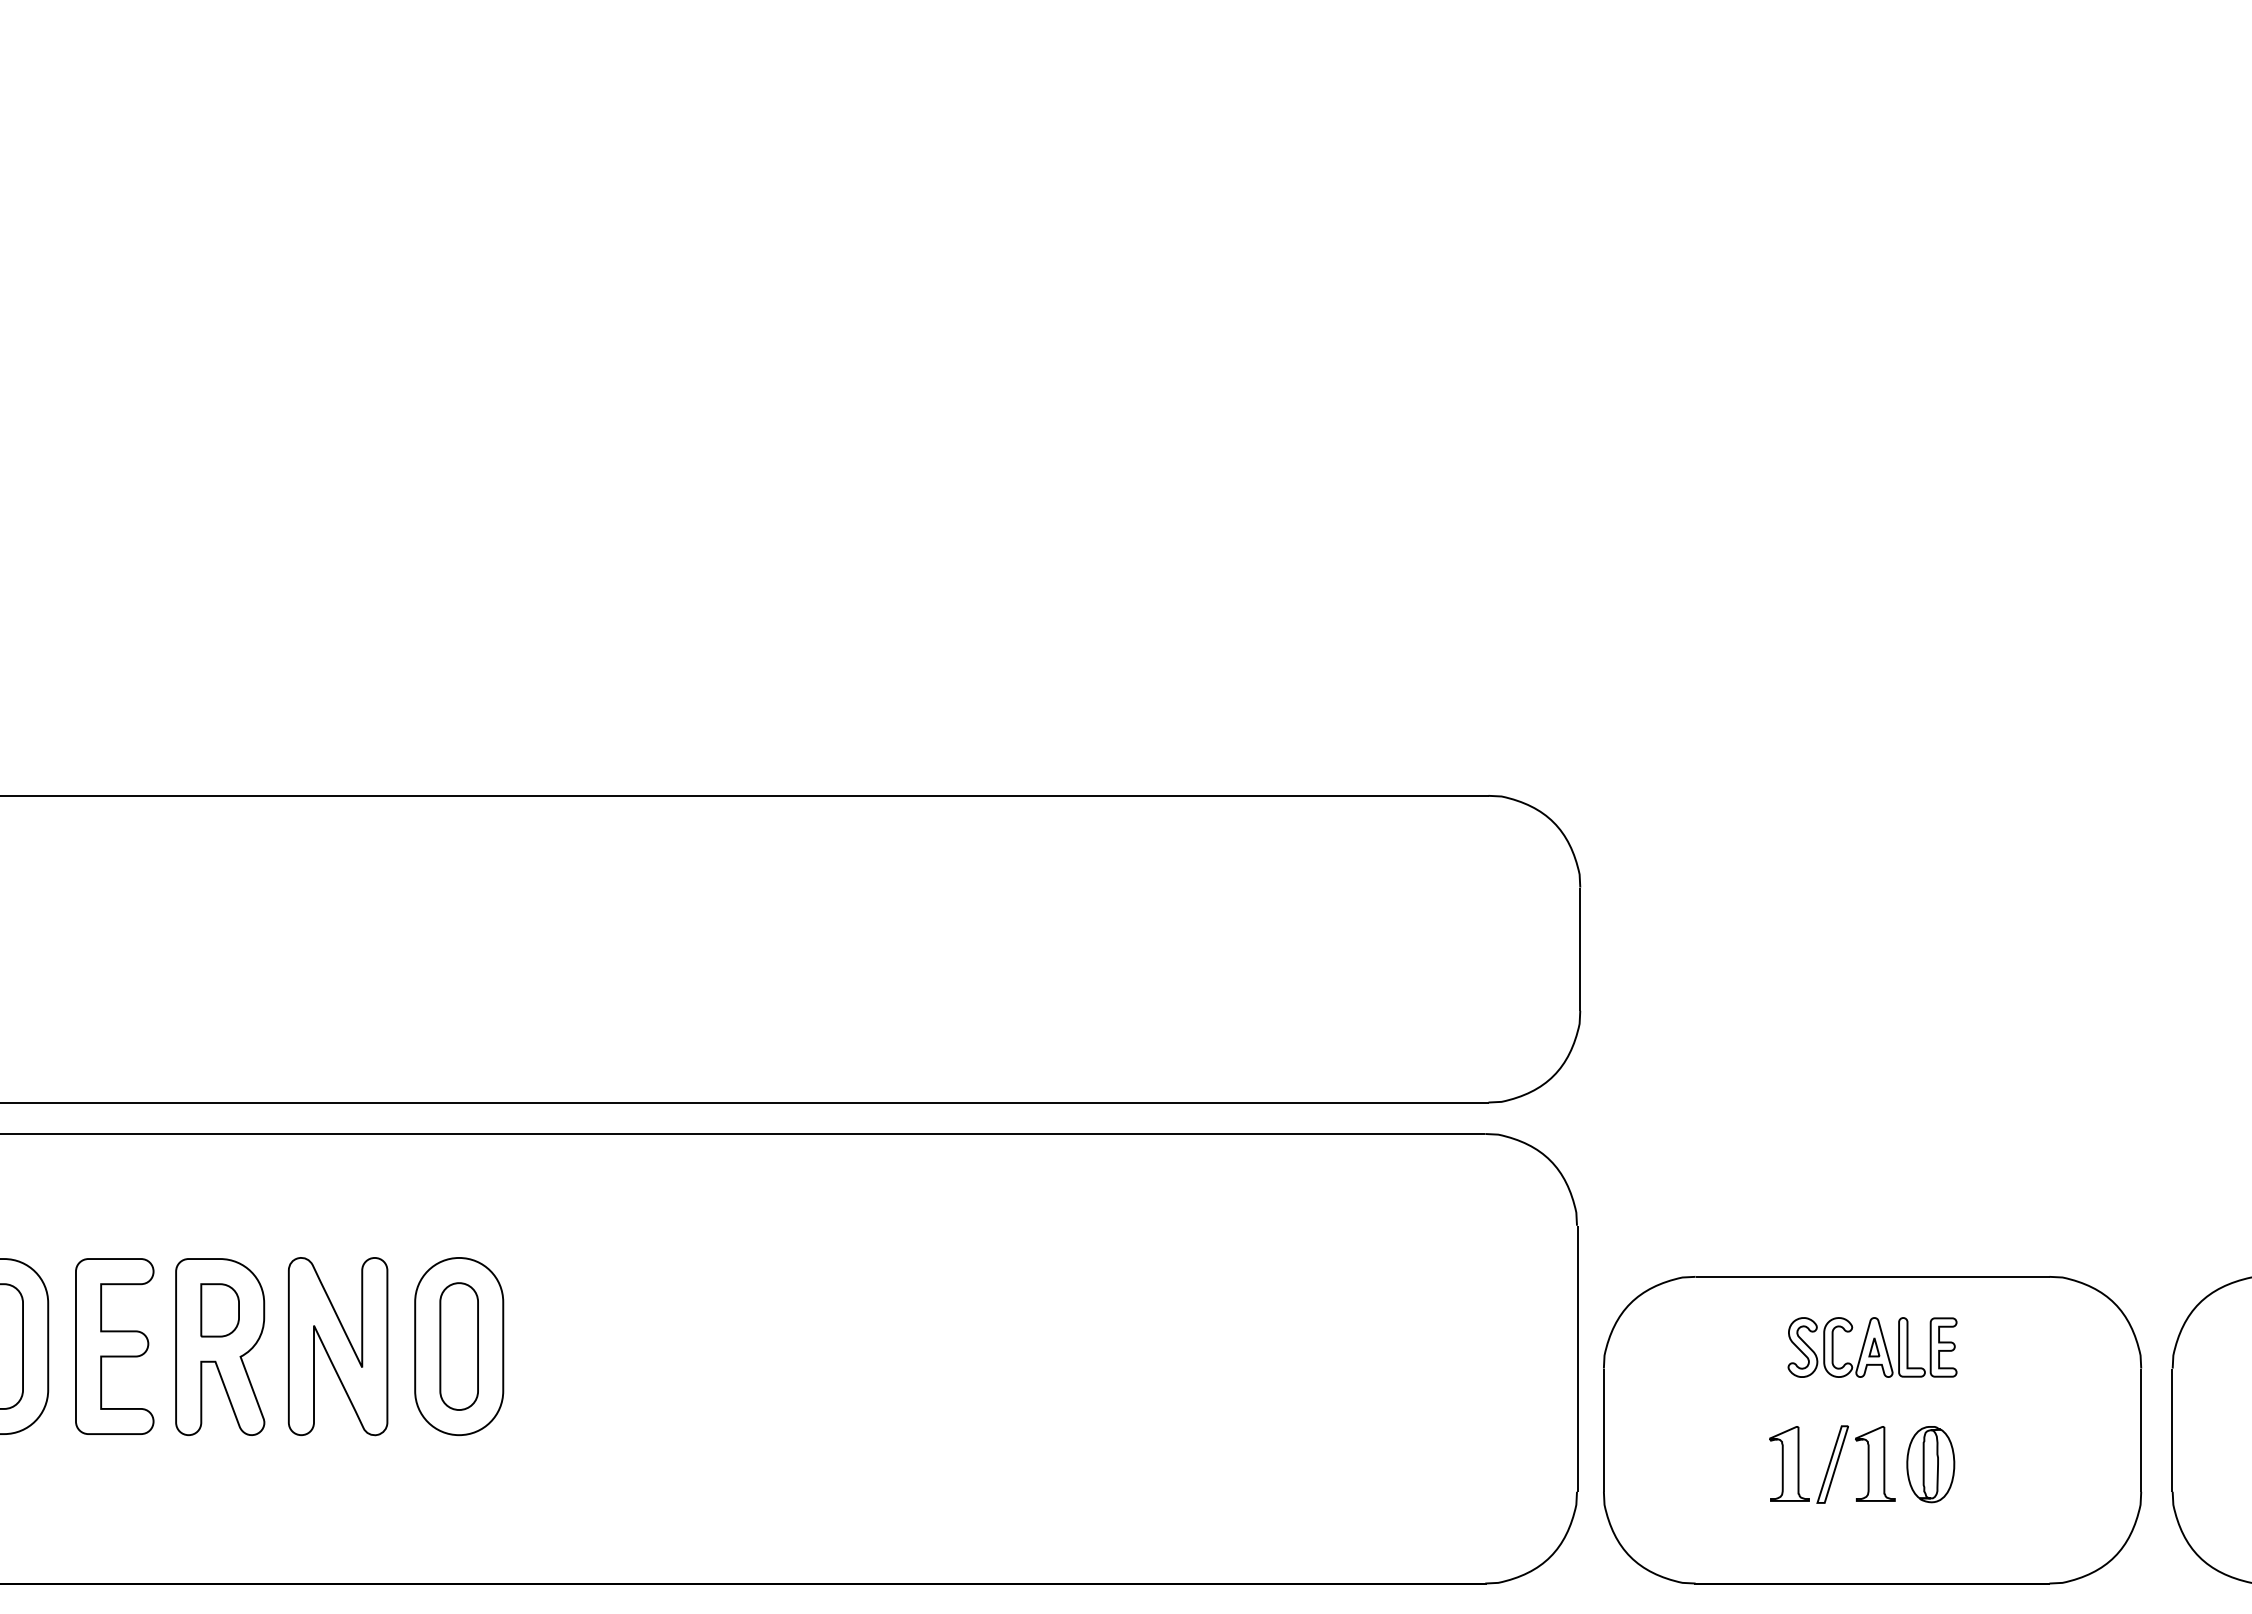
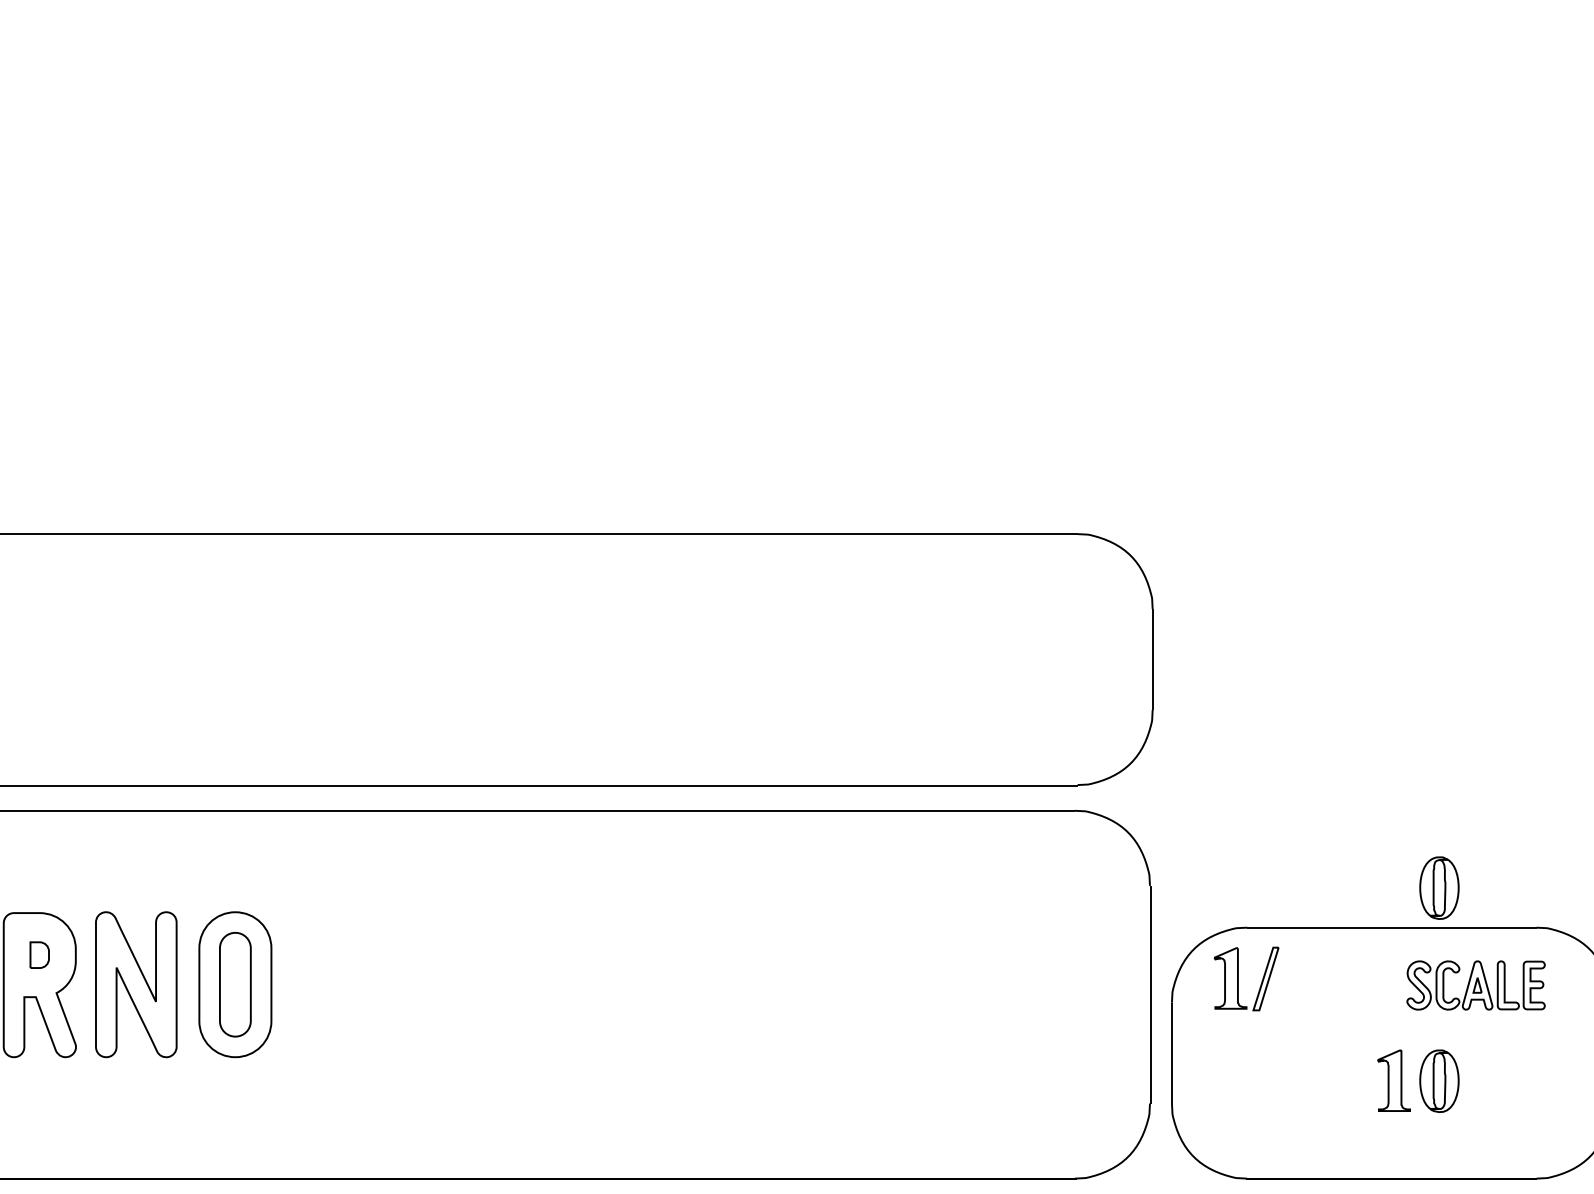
part: (1930, 1228) -> (1439, 888), added
part: (219, 1310) -> (39, 955), size x0.6
part: (1872, 1347) -> (1476, 985), moved
part: (1799, 1464) -> (1238, 978), moved

